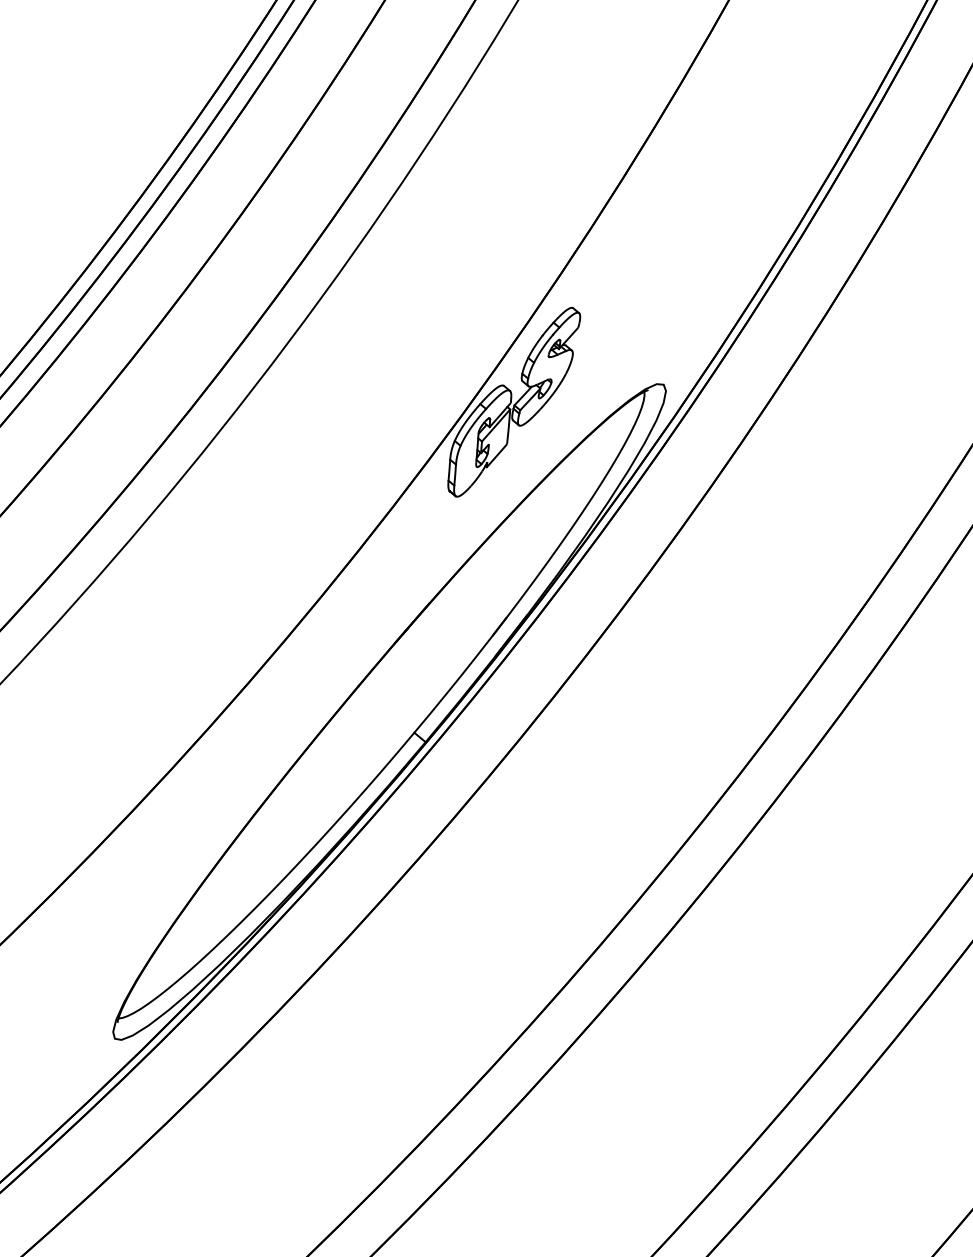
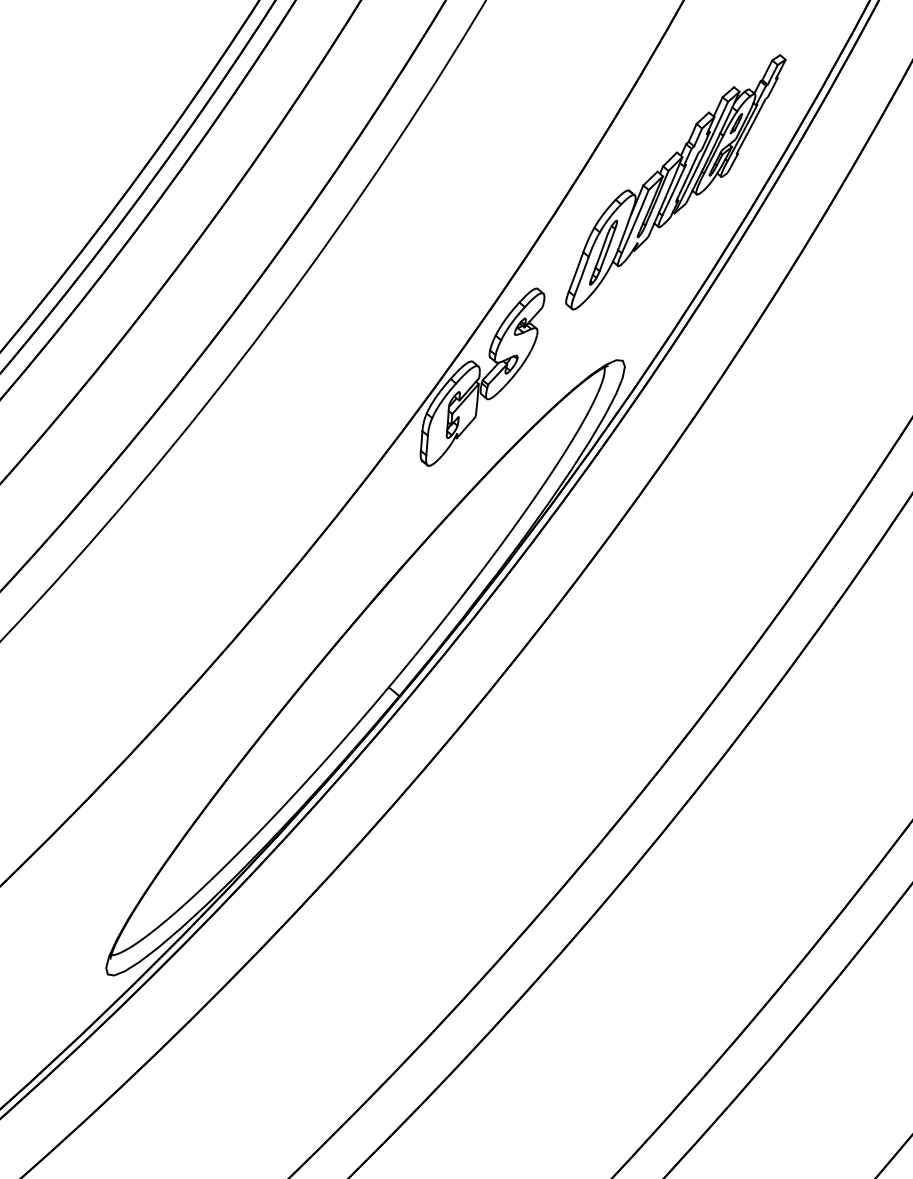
part: (719, 194) -> (675, 182), added

